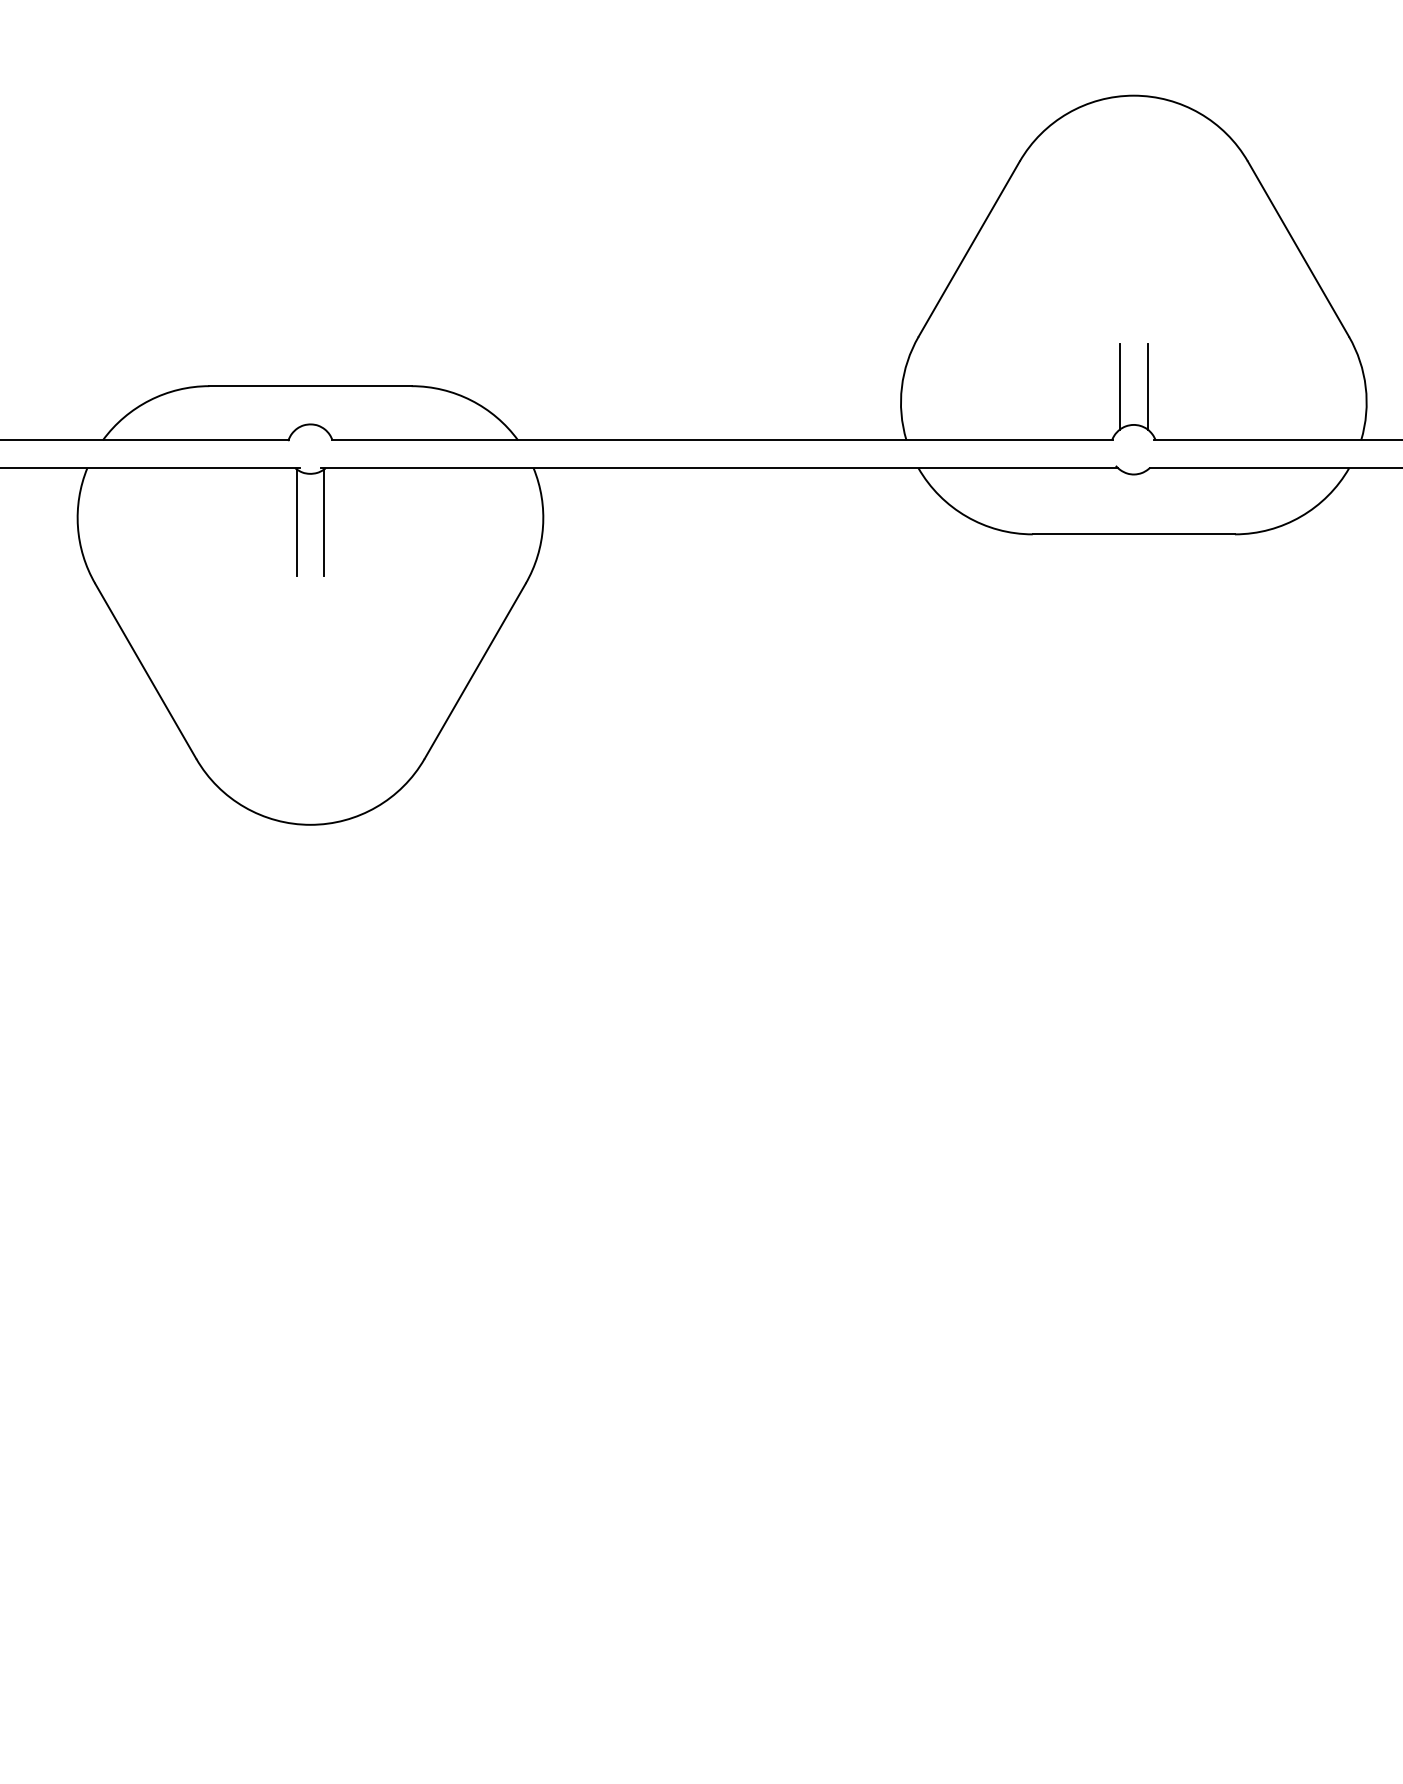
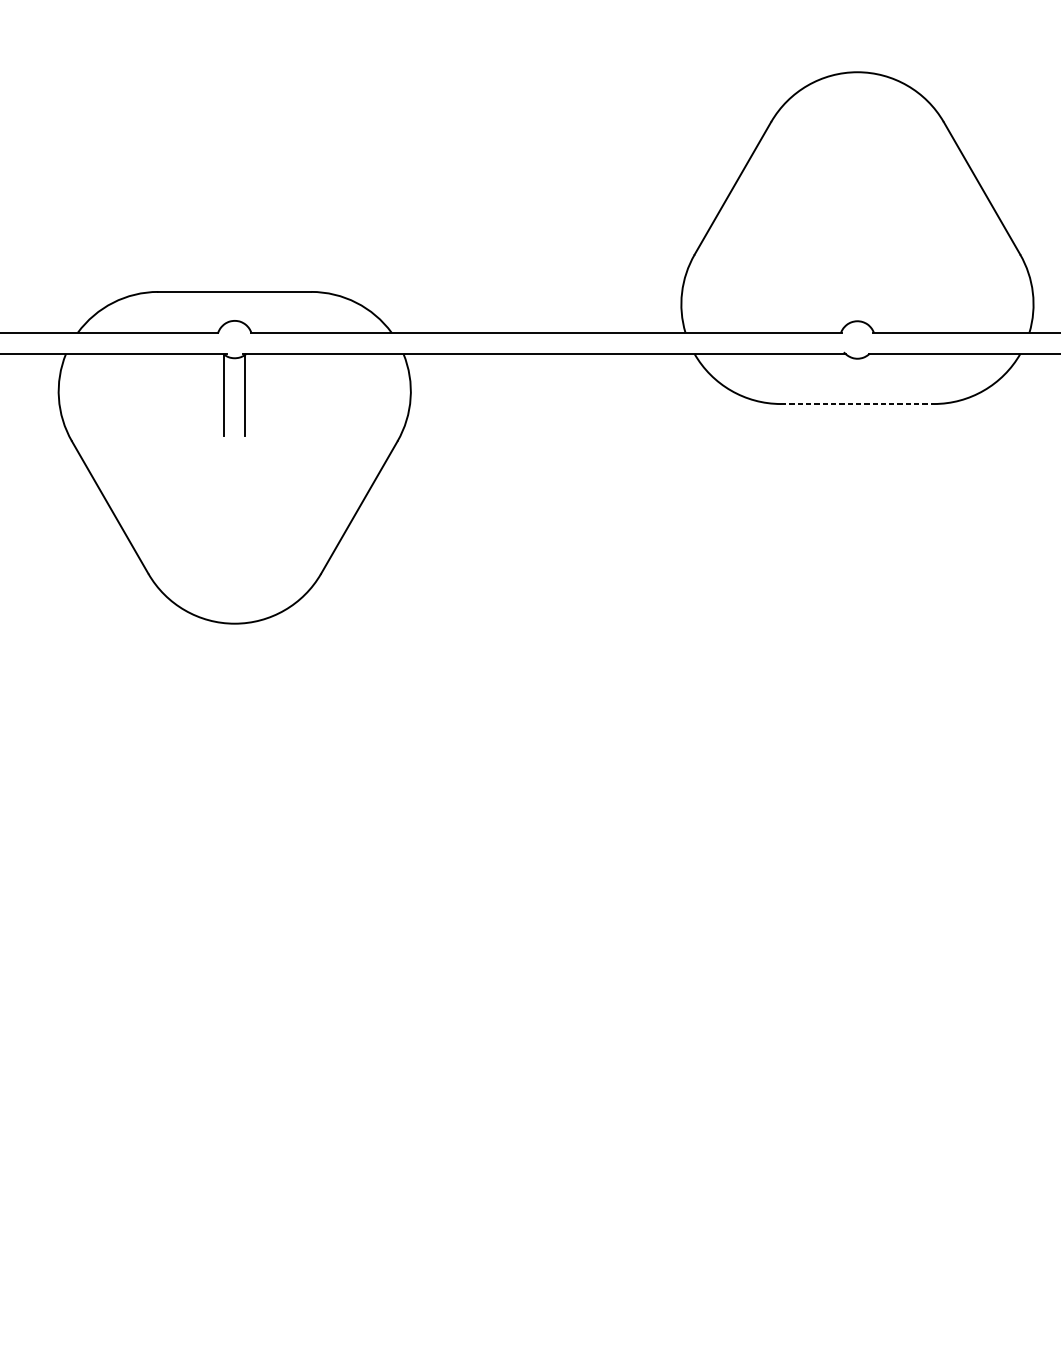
line: (1119, 386) -> (846, 292), removed
line: (1147, 386) -> (867, 292), removed
line: (1134, 534) -> (857, 404), solid -> dashed

